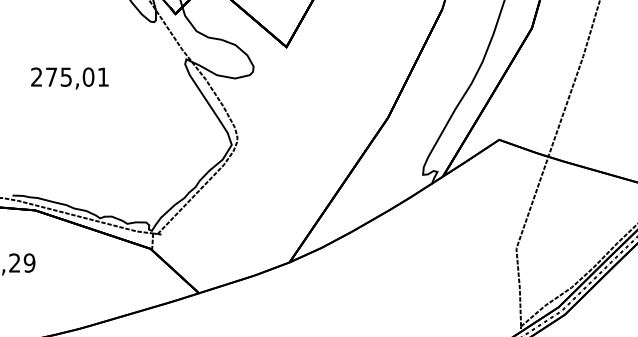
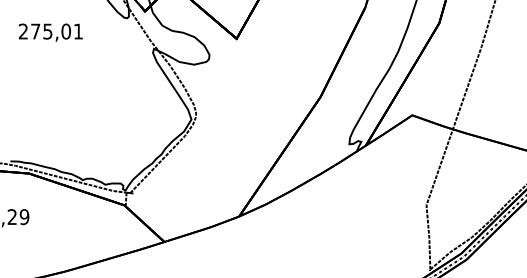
text: (69, 78) -> (50, 32), moved

